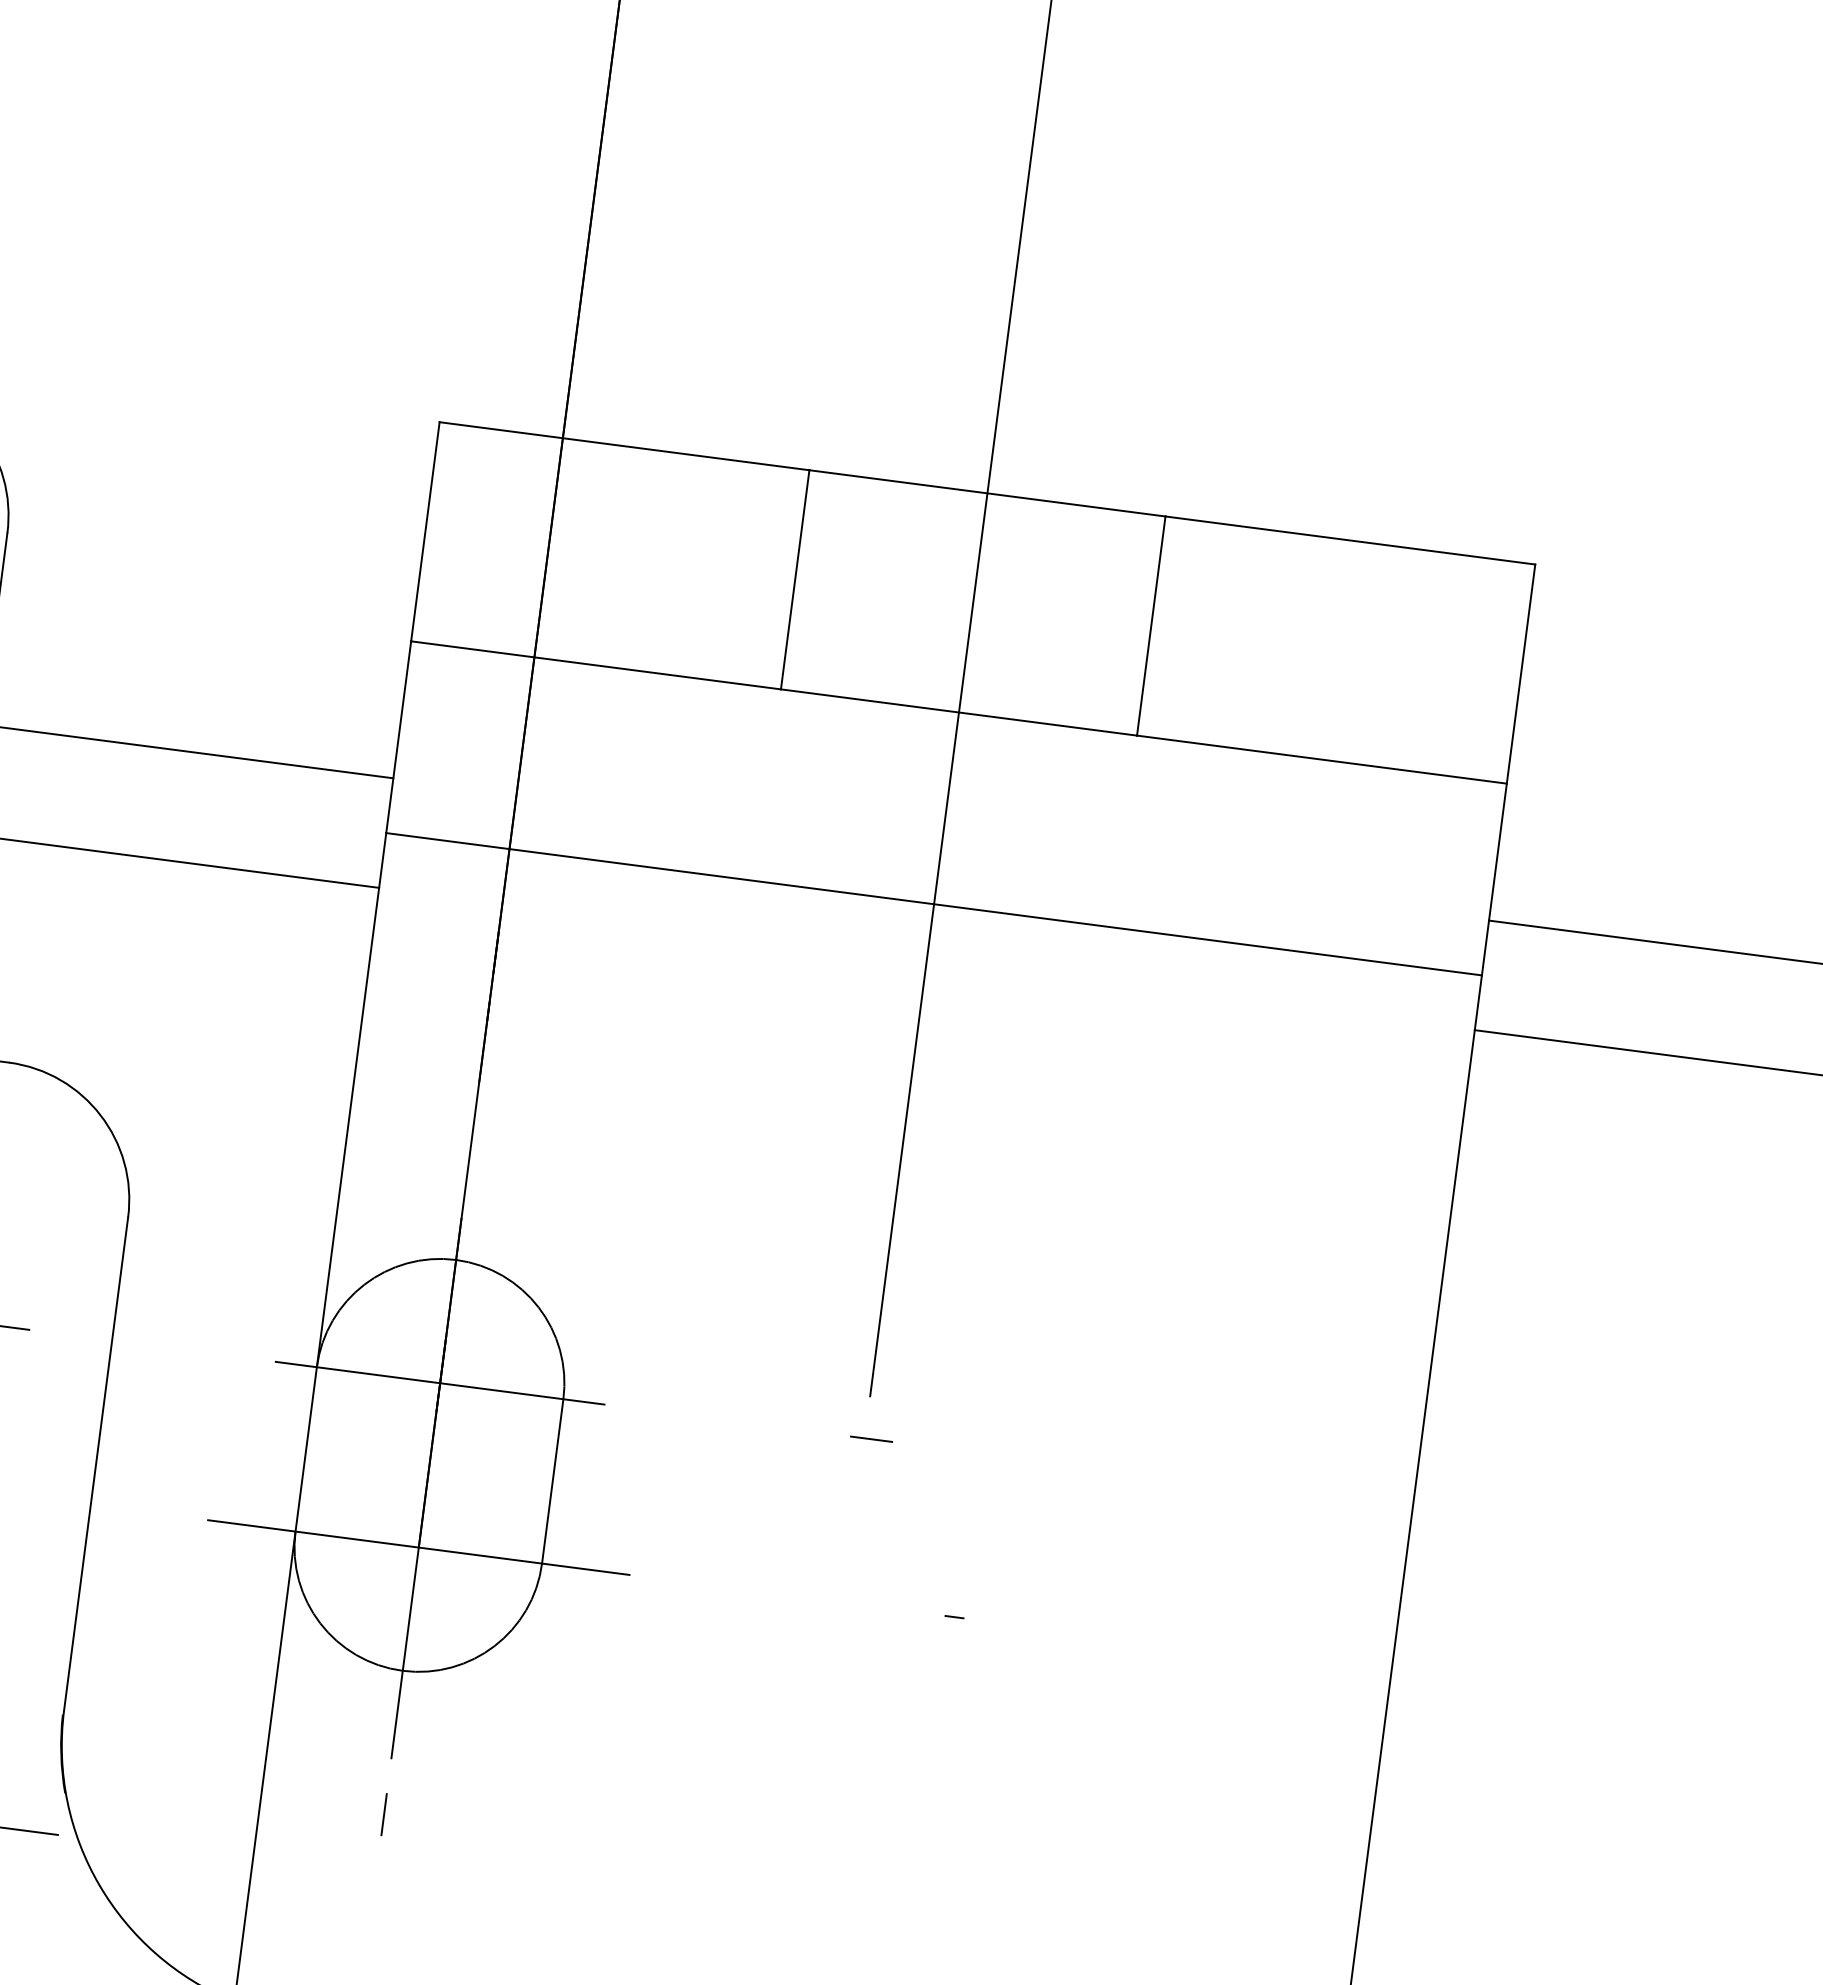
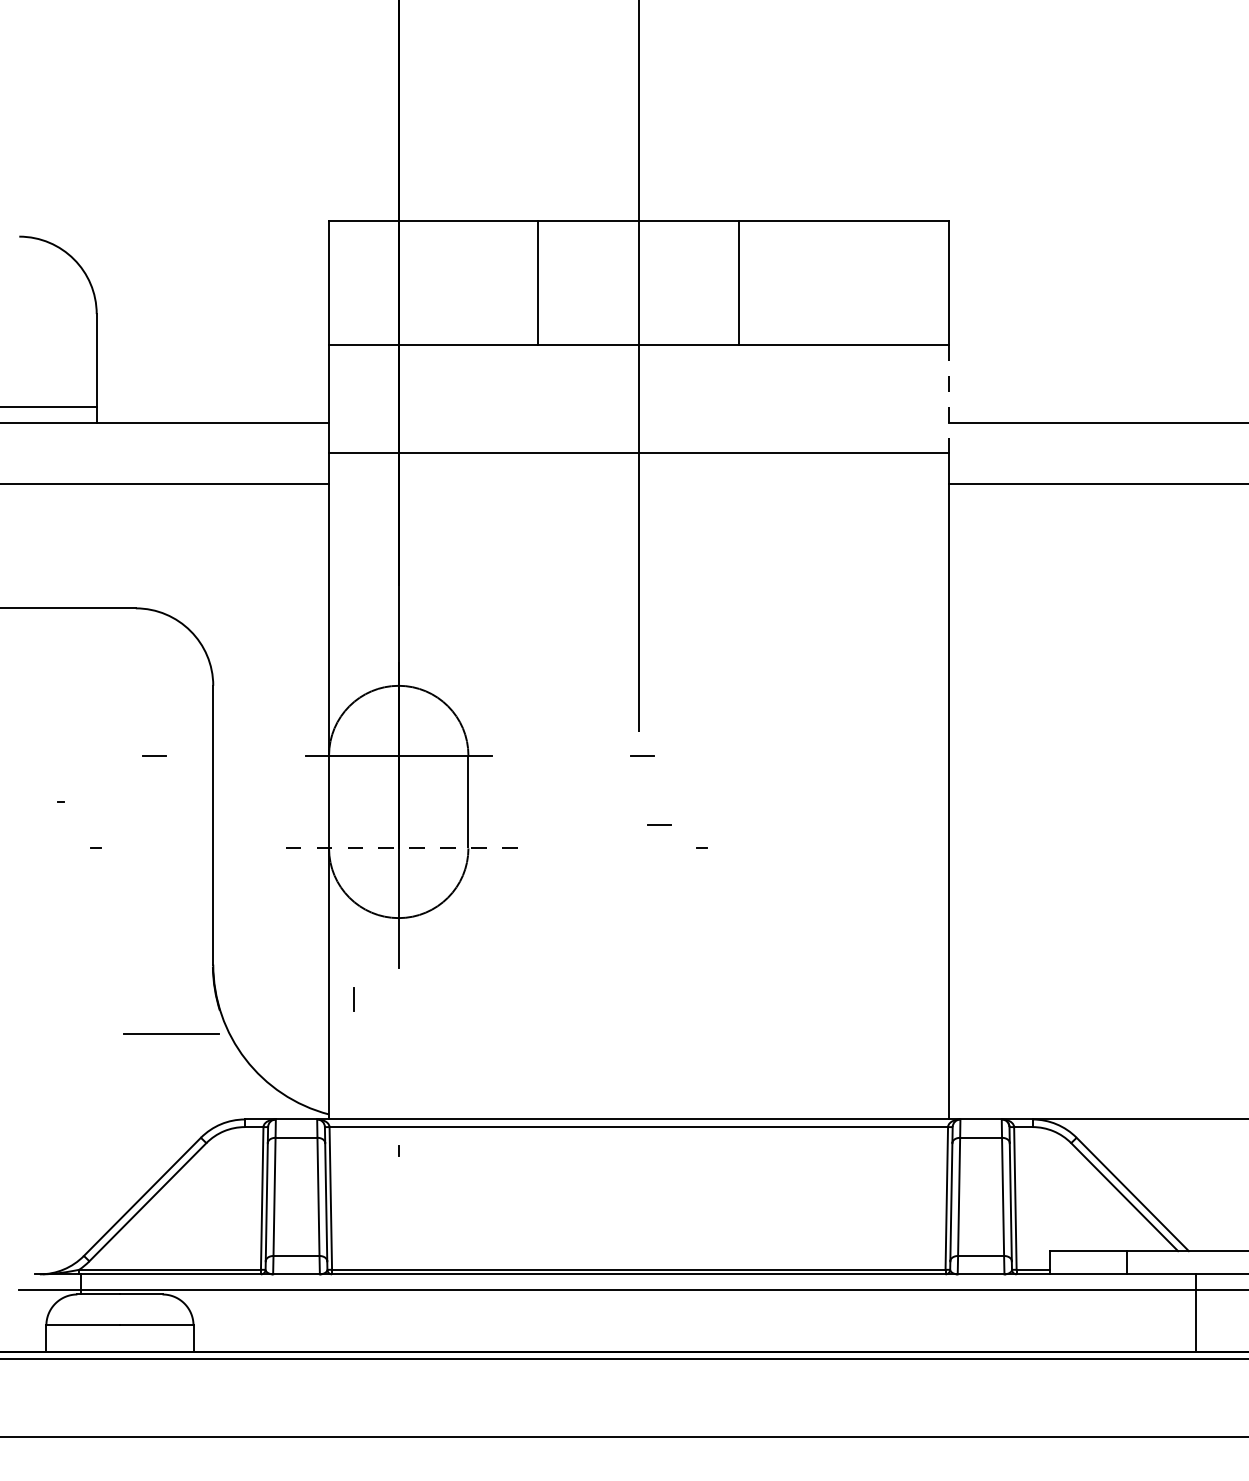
line: (1494, 879) -> (948, 399), solid -> dashed
line: (418, 1547) -> (398, 848), solid -> dashed
line: (885, 1565) -> (659, 824), added
line: (383, 1814) -> (353, 999), moved

